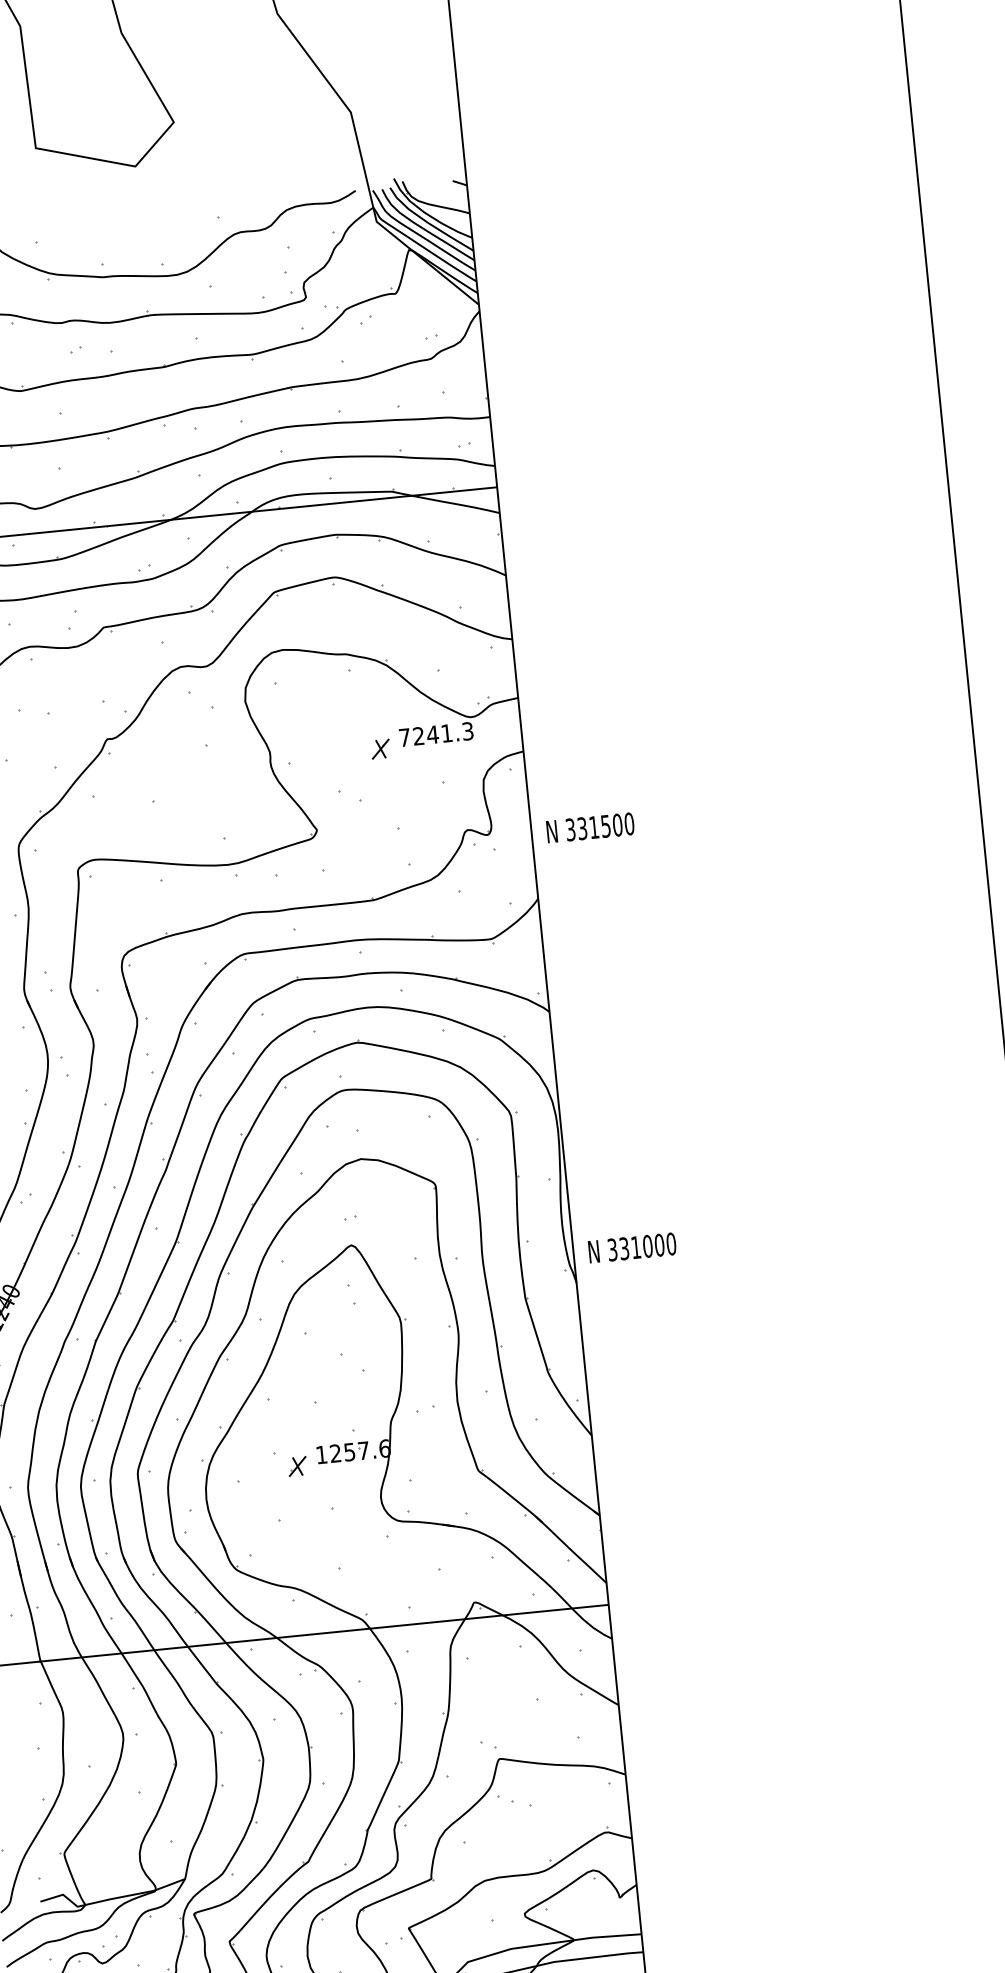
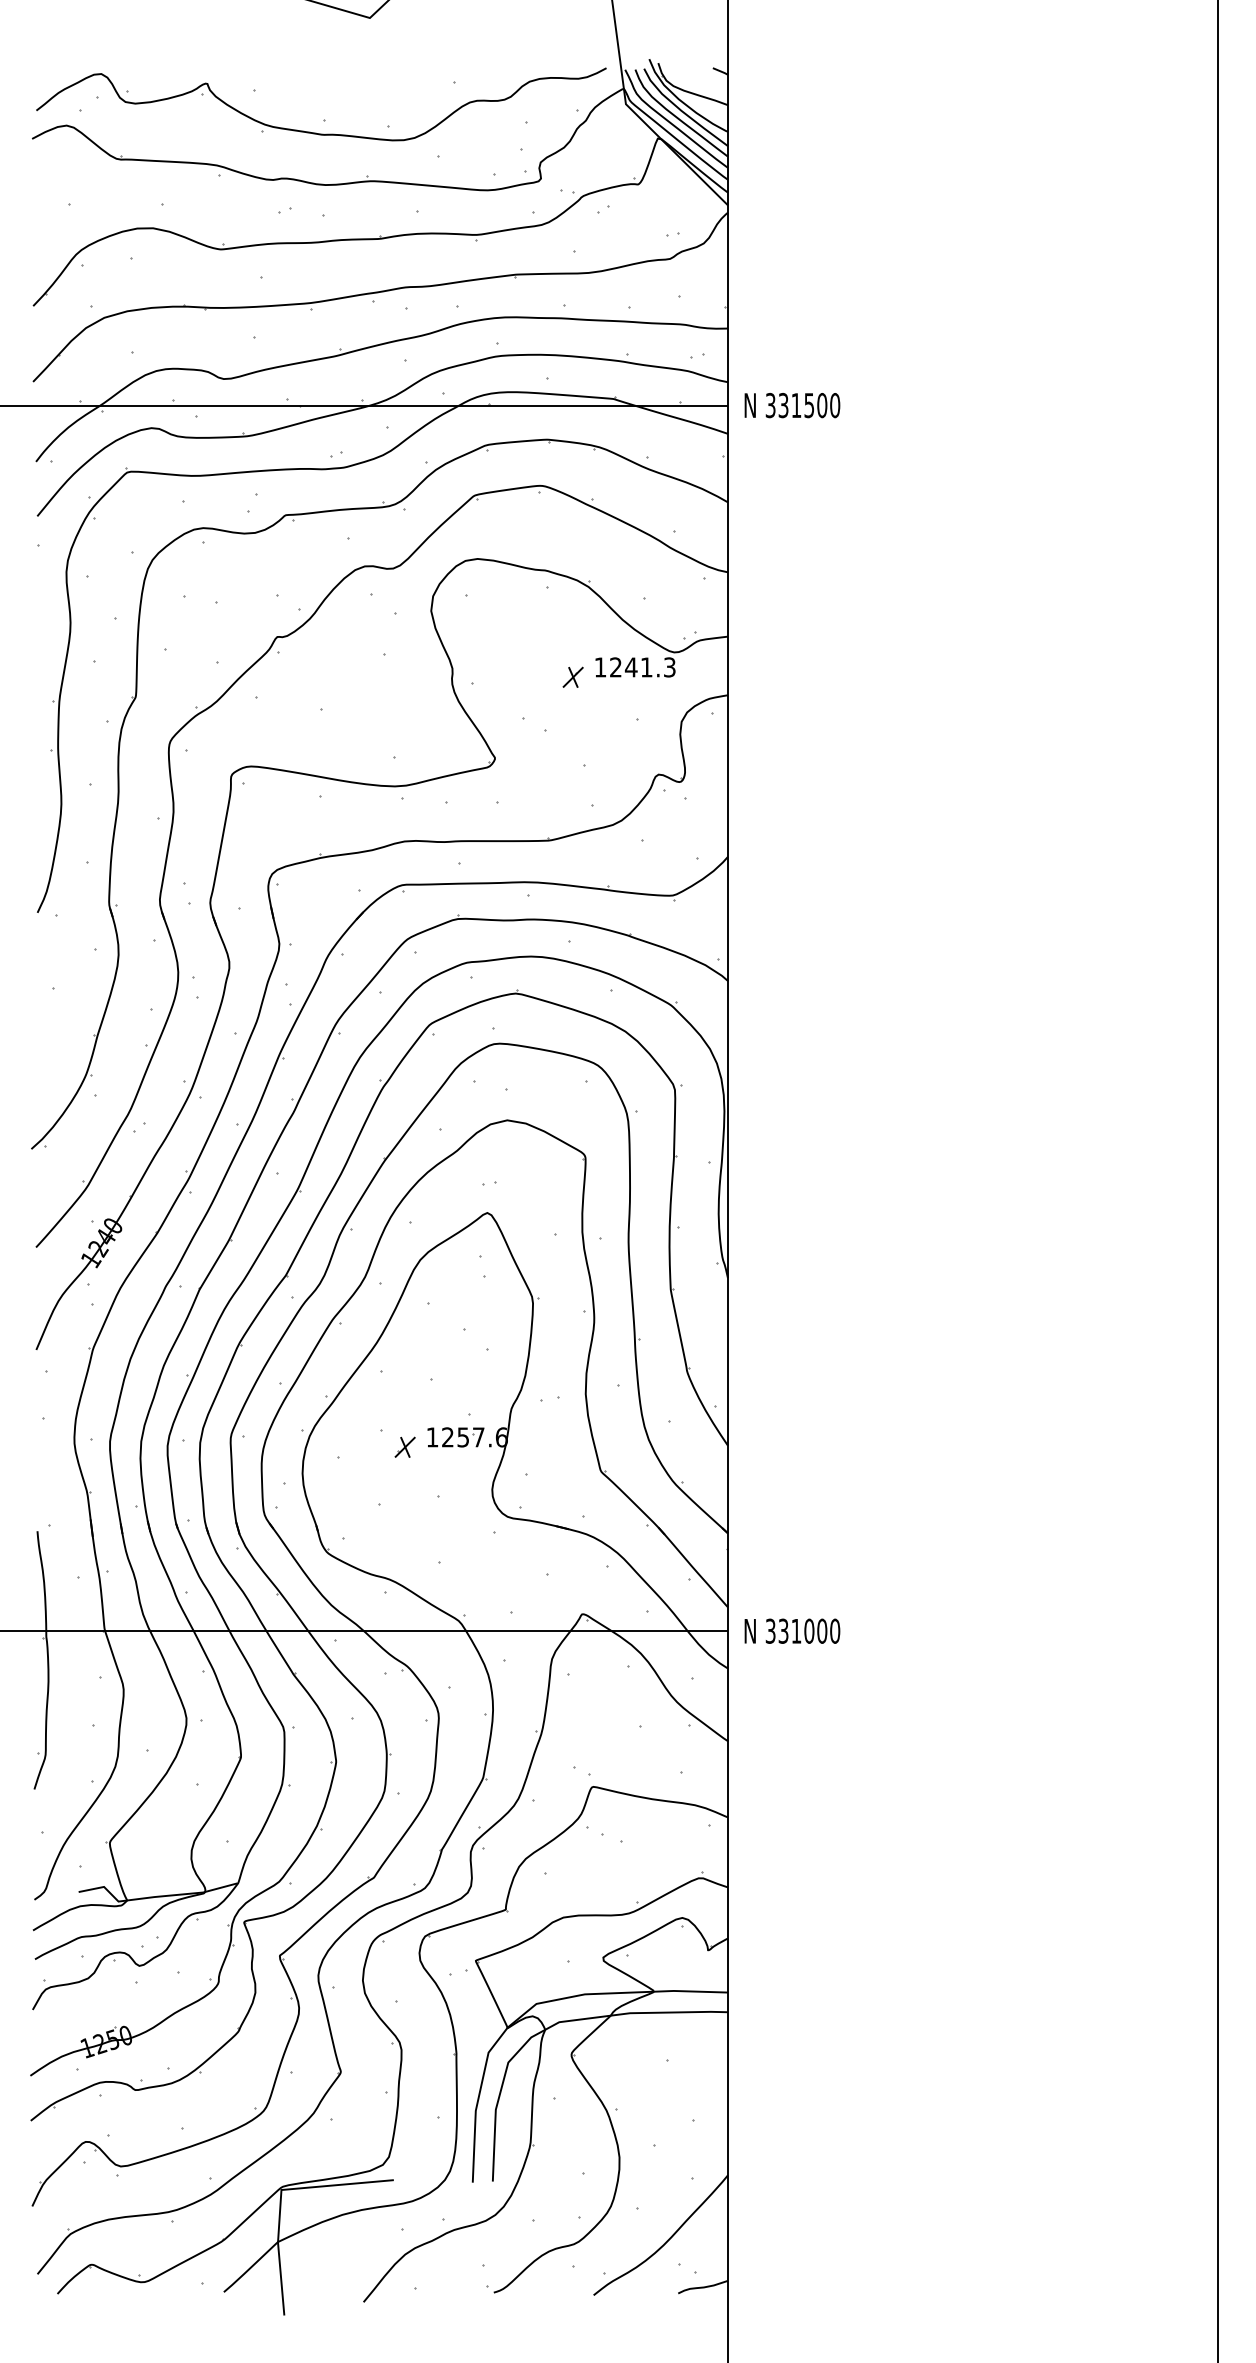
text: (404, 737) -> (600, 667), 7241.3 -> 1241.3
text: (590, 827) -> (792, 405), moved
text: (632, 1247) -> (792, 1630), moved

